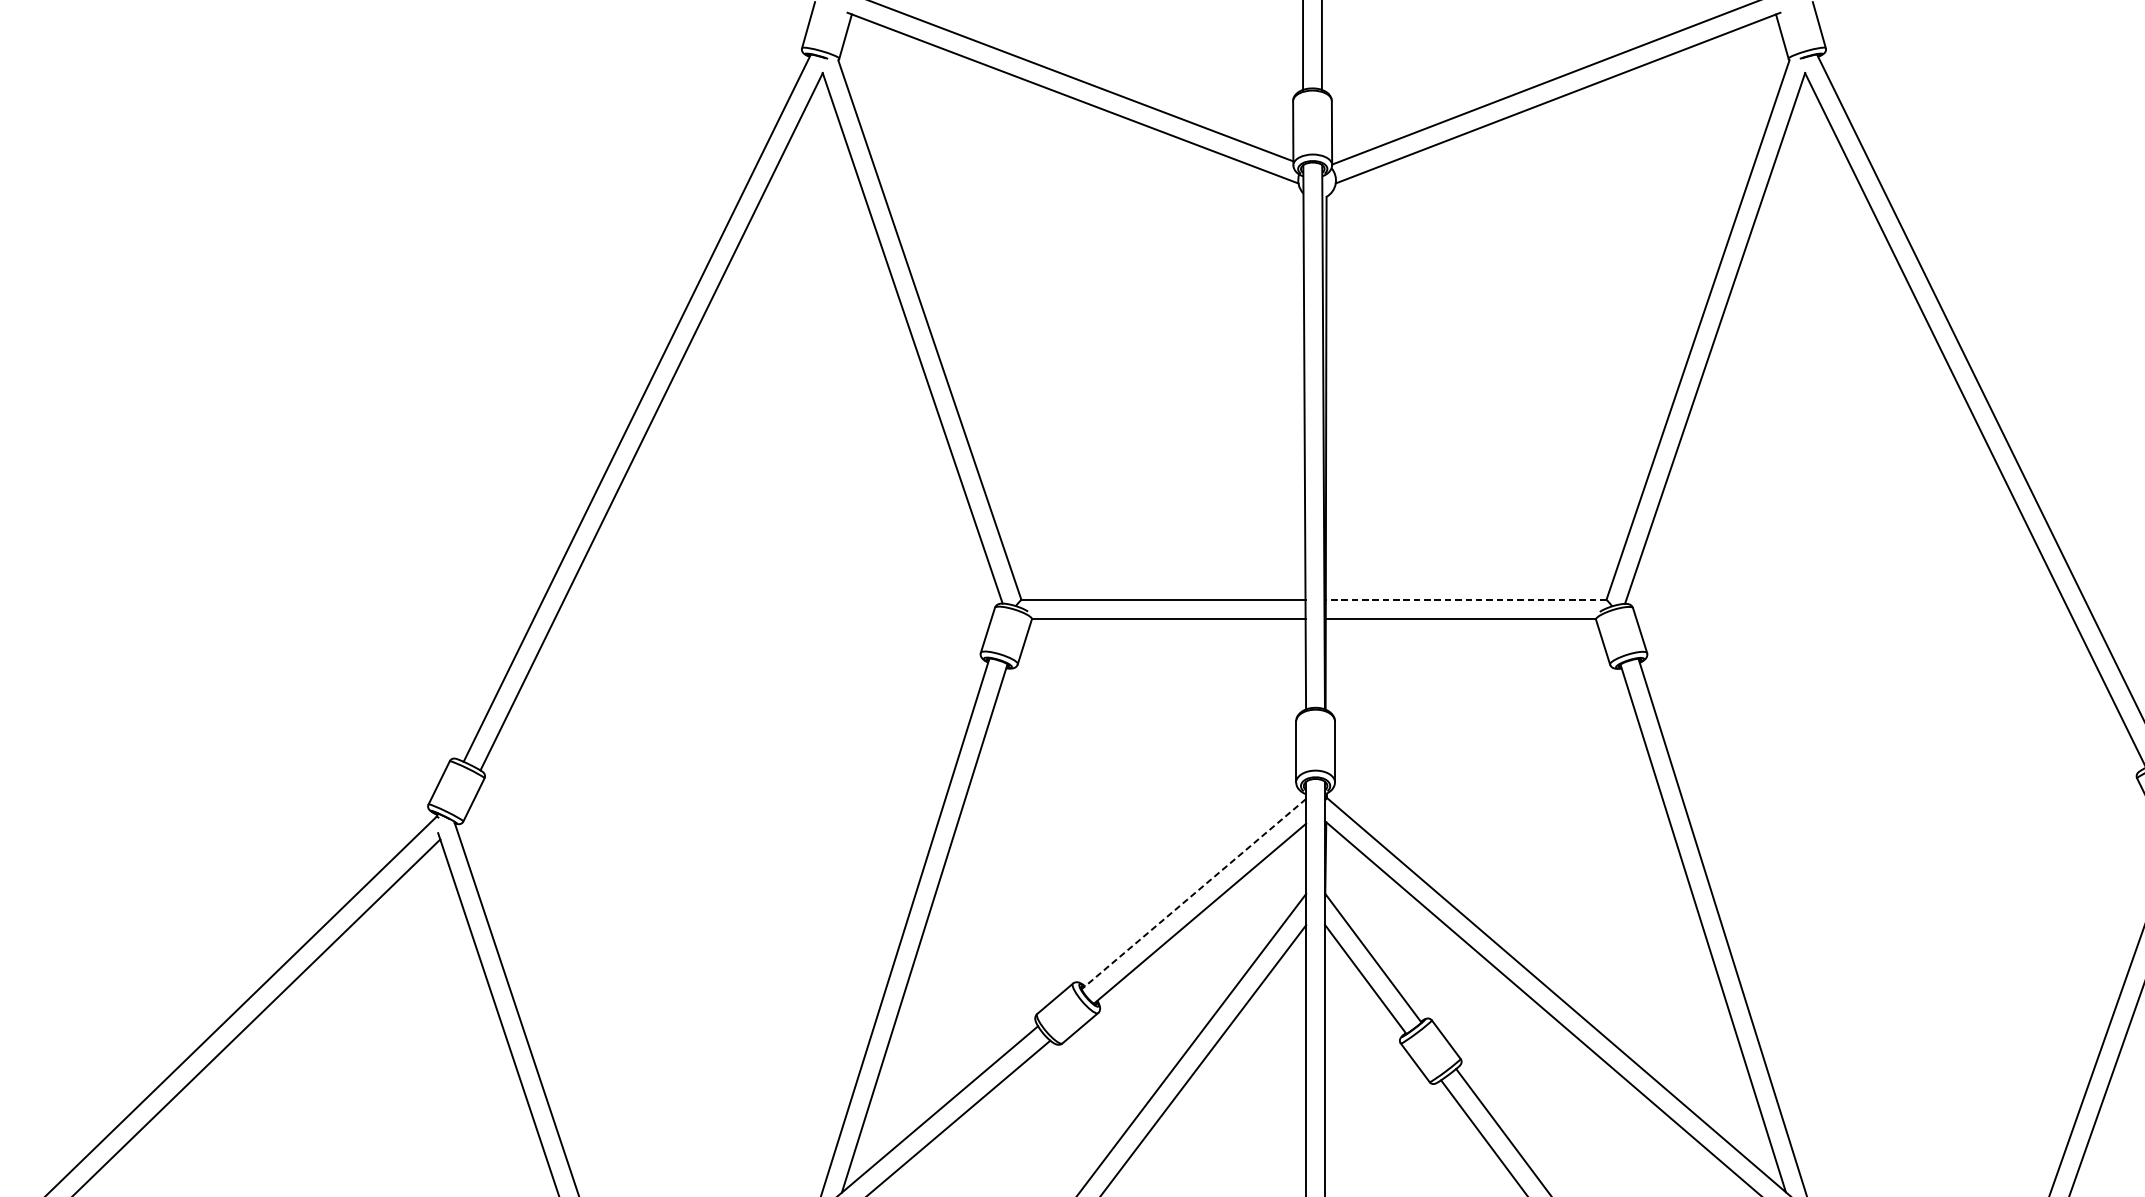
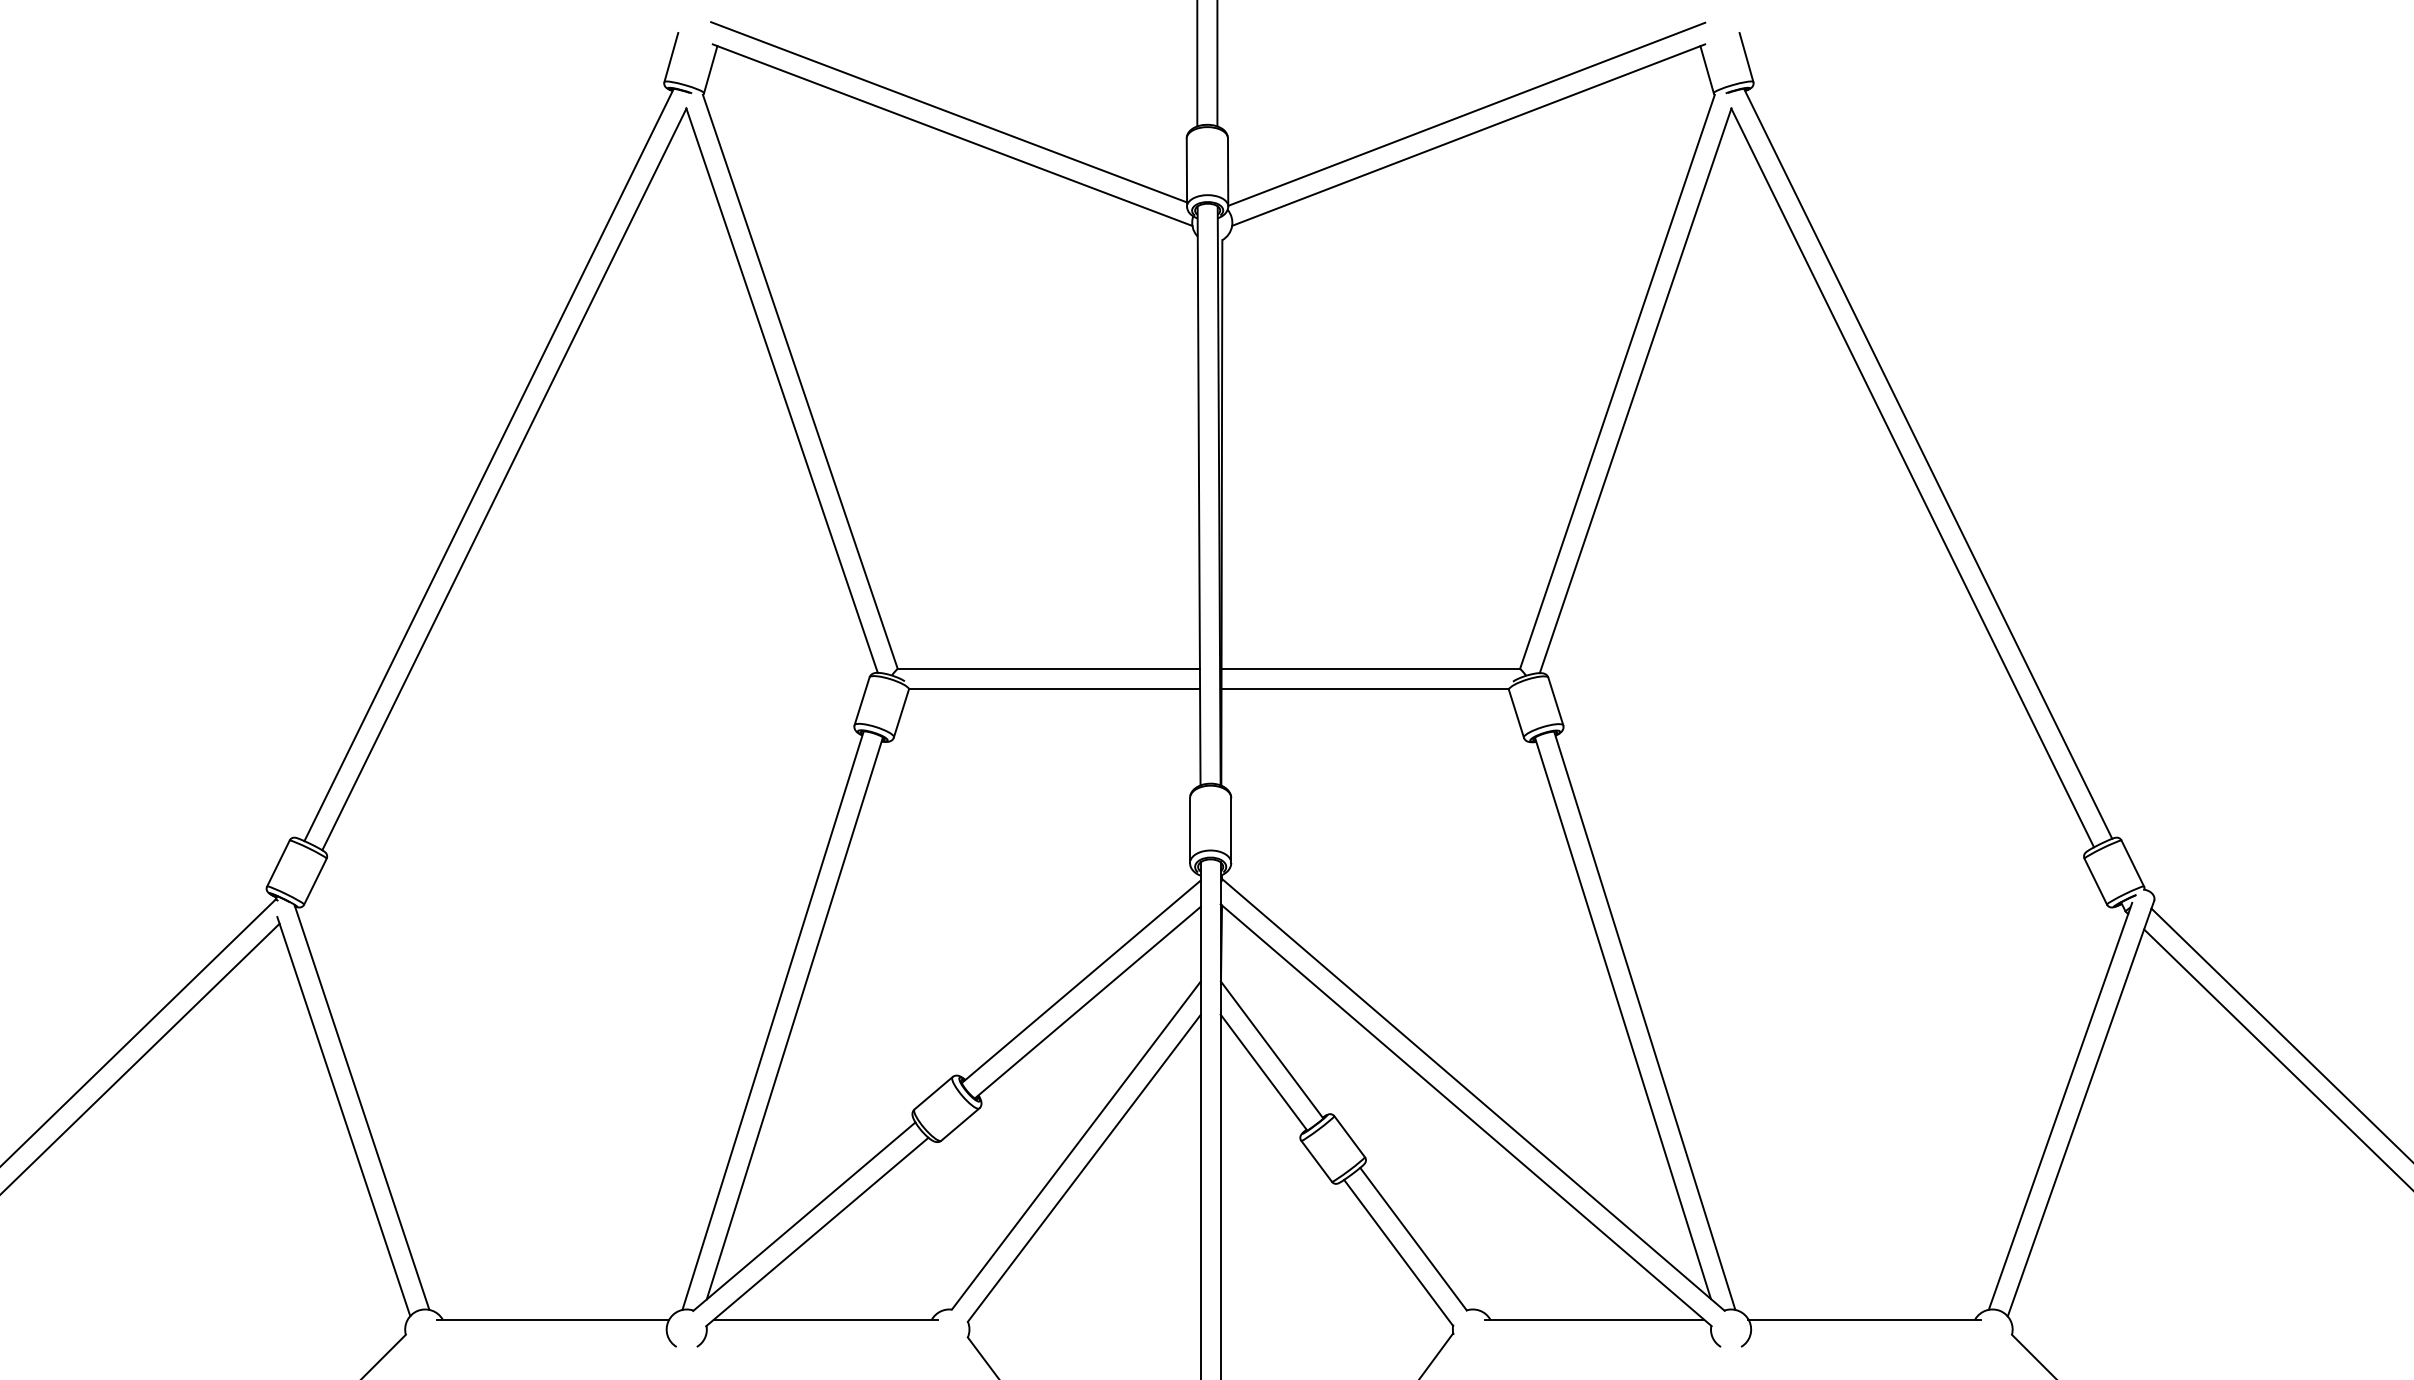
line: (1465, 600) -> (1370, 669), dashed -> solid
line: (1194, 893) -> (1081, 981), dashed -> solid

